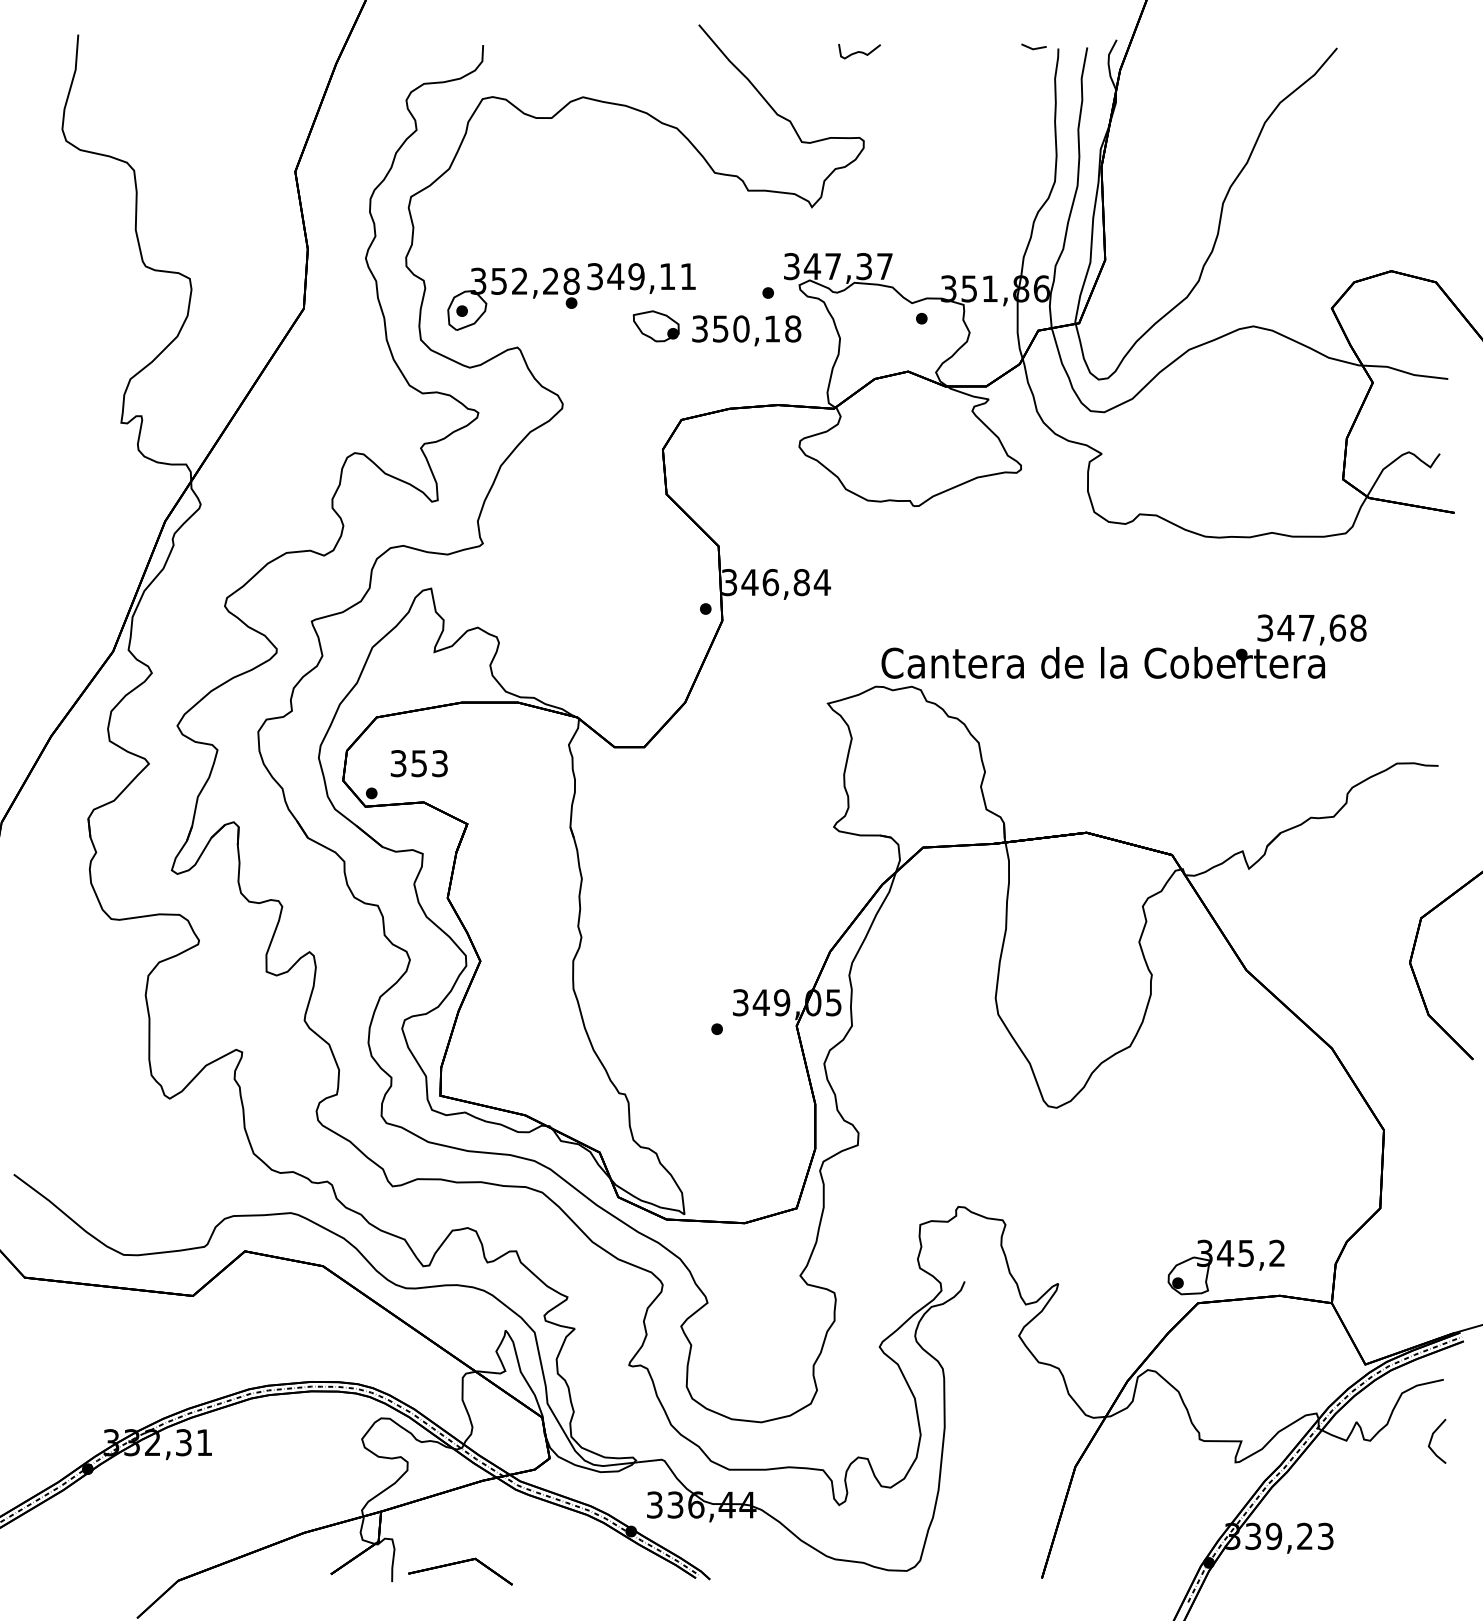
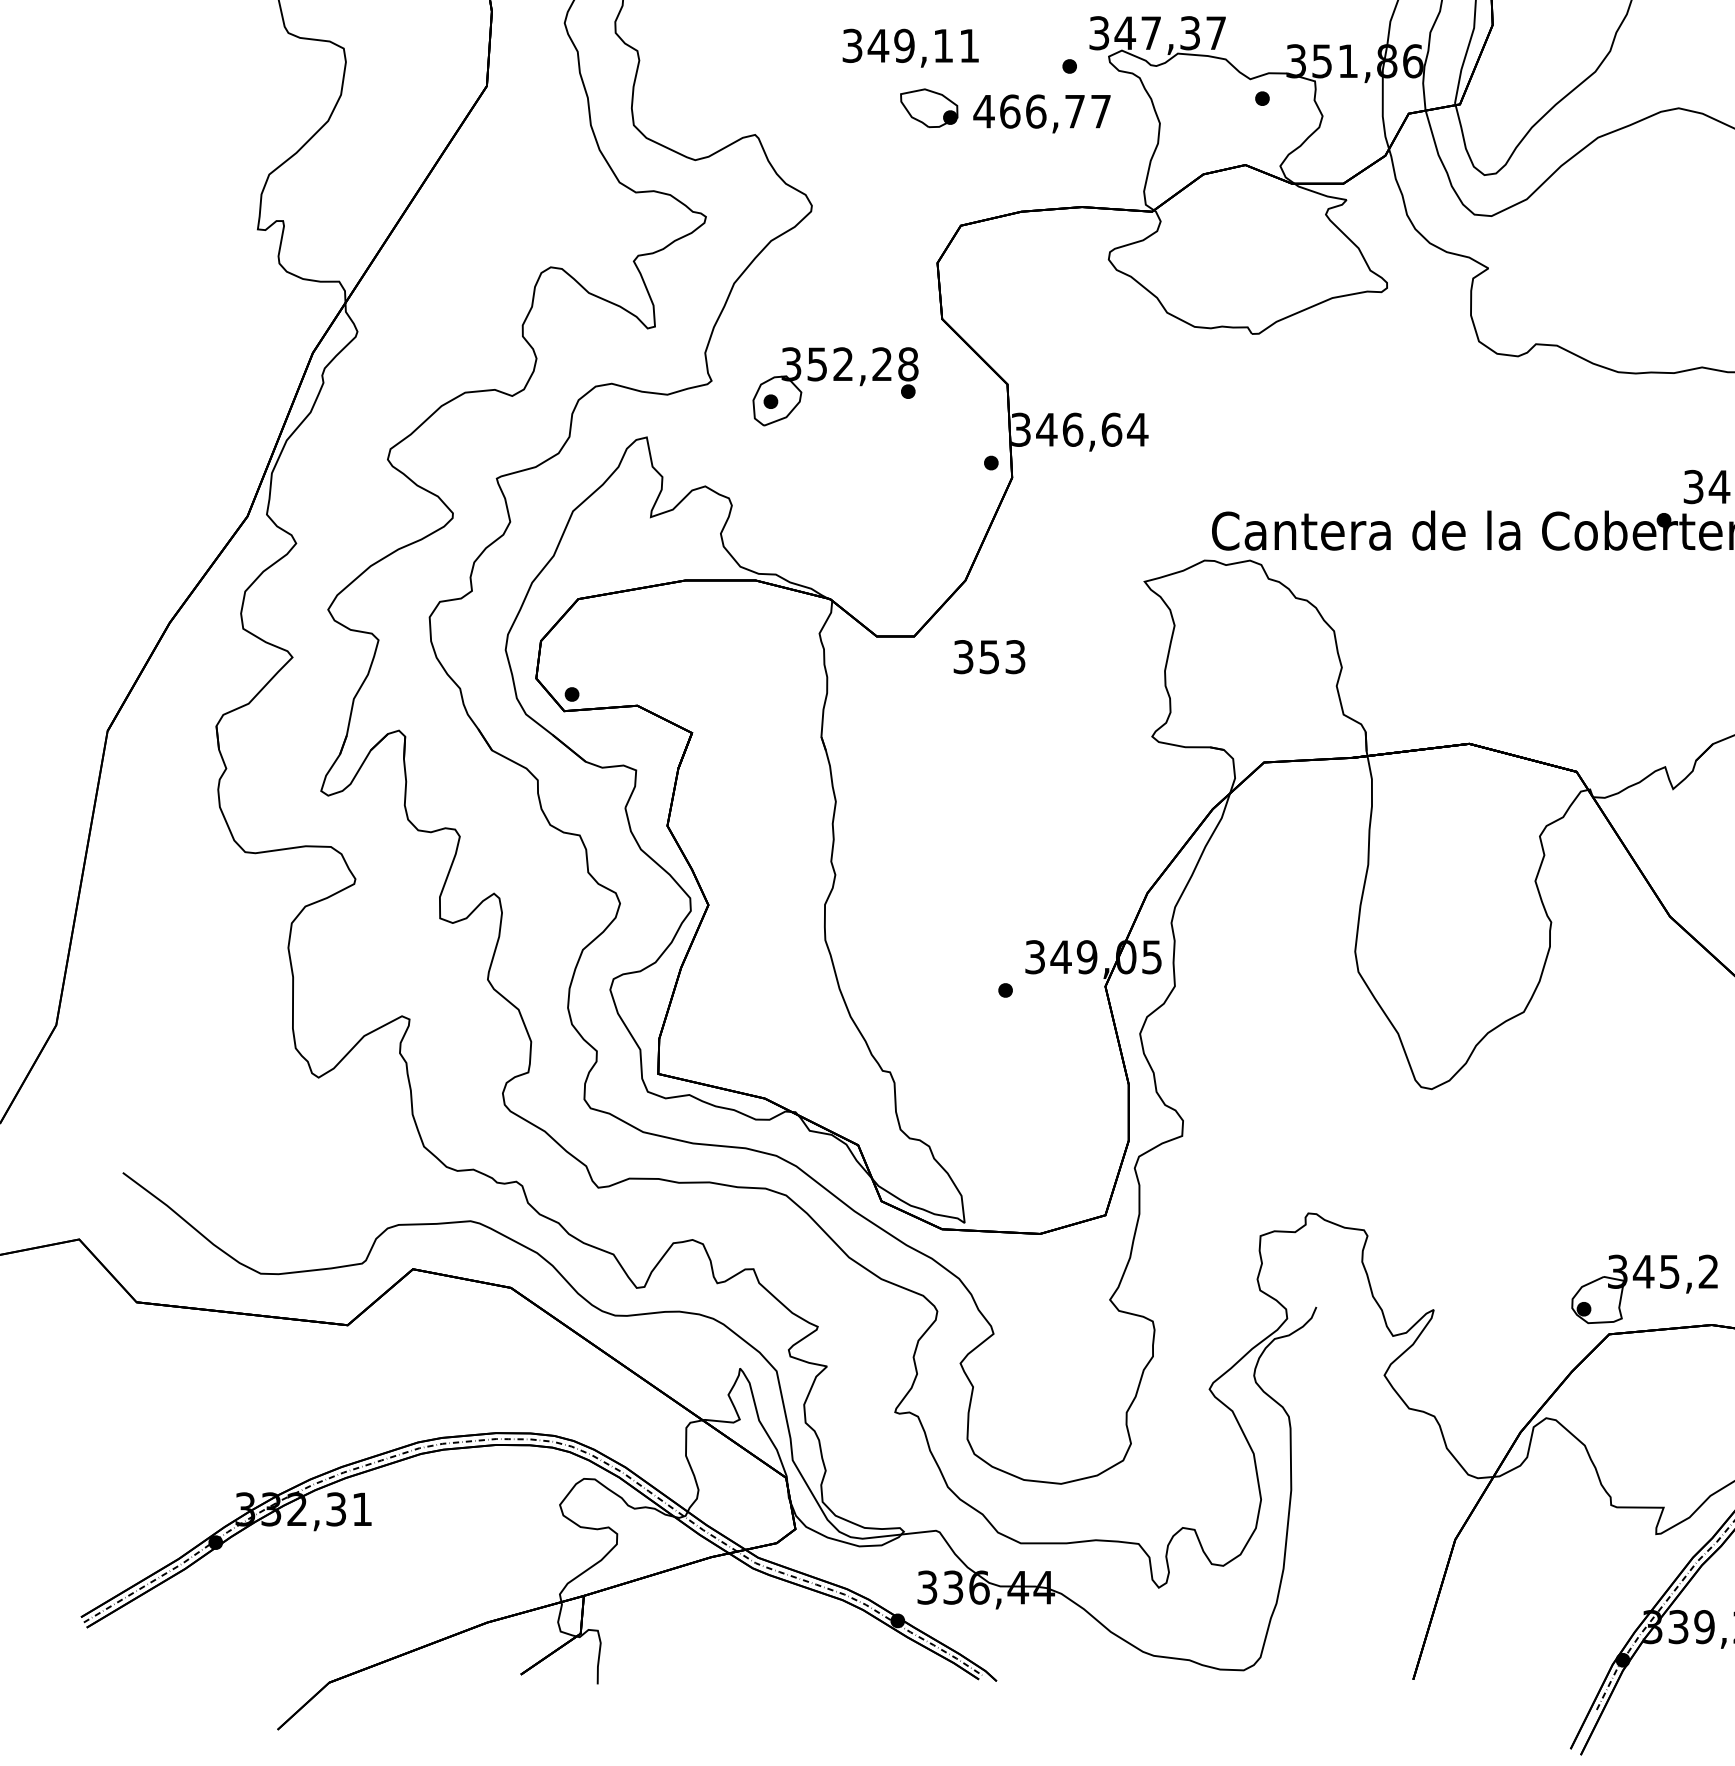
part: (513, 298) -> (835, 385), moved
text: (746, 328) -> (1042, 110), 350,18 -> 466,77
text: (801, 582) -> (1111, 429), 346,84 -> 346,64
text: (418, 763) -> (988, 656), moved
part: (460, 1563) -> (683, 1661), removed

